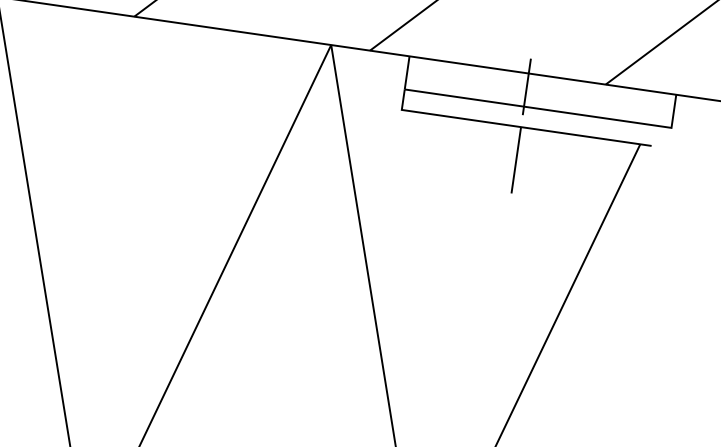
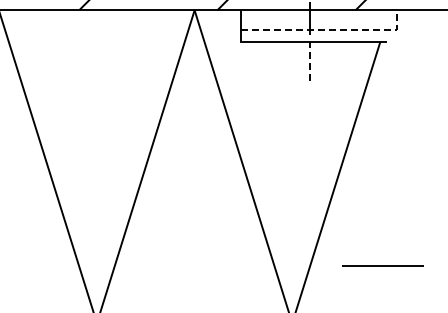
line: (556, 110) -> (329, 29), solid -> dashed
line: (516, 159) -> (310, 60), solid -> dashed

